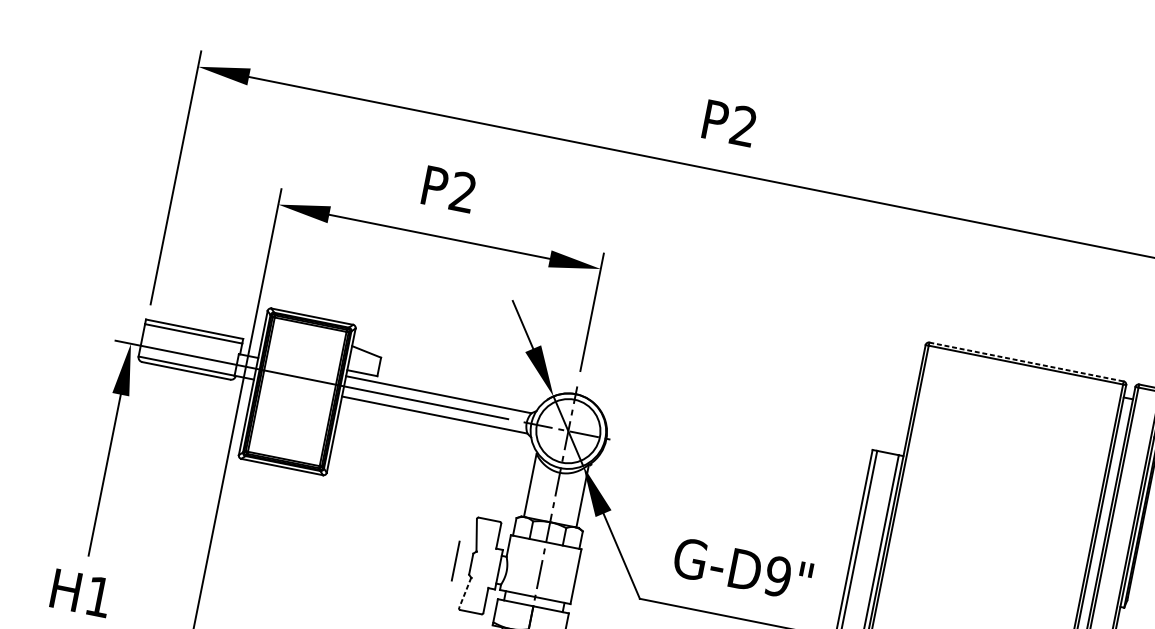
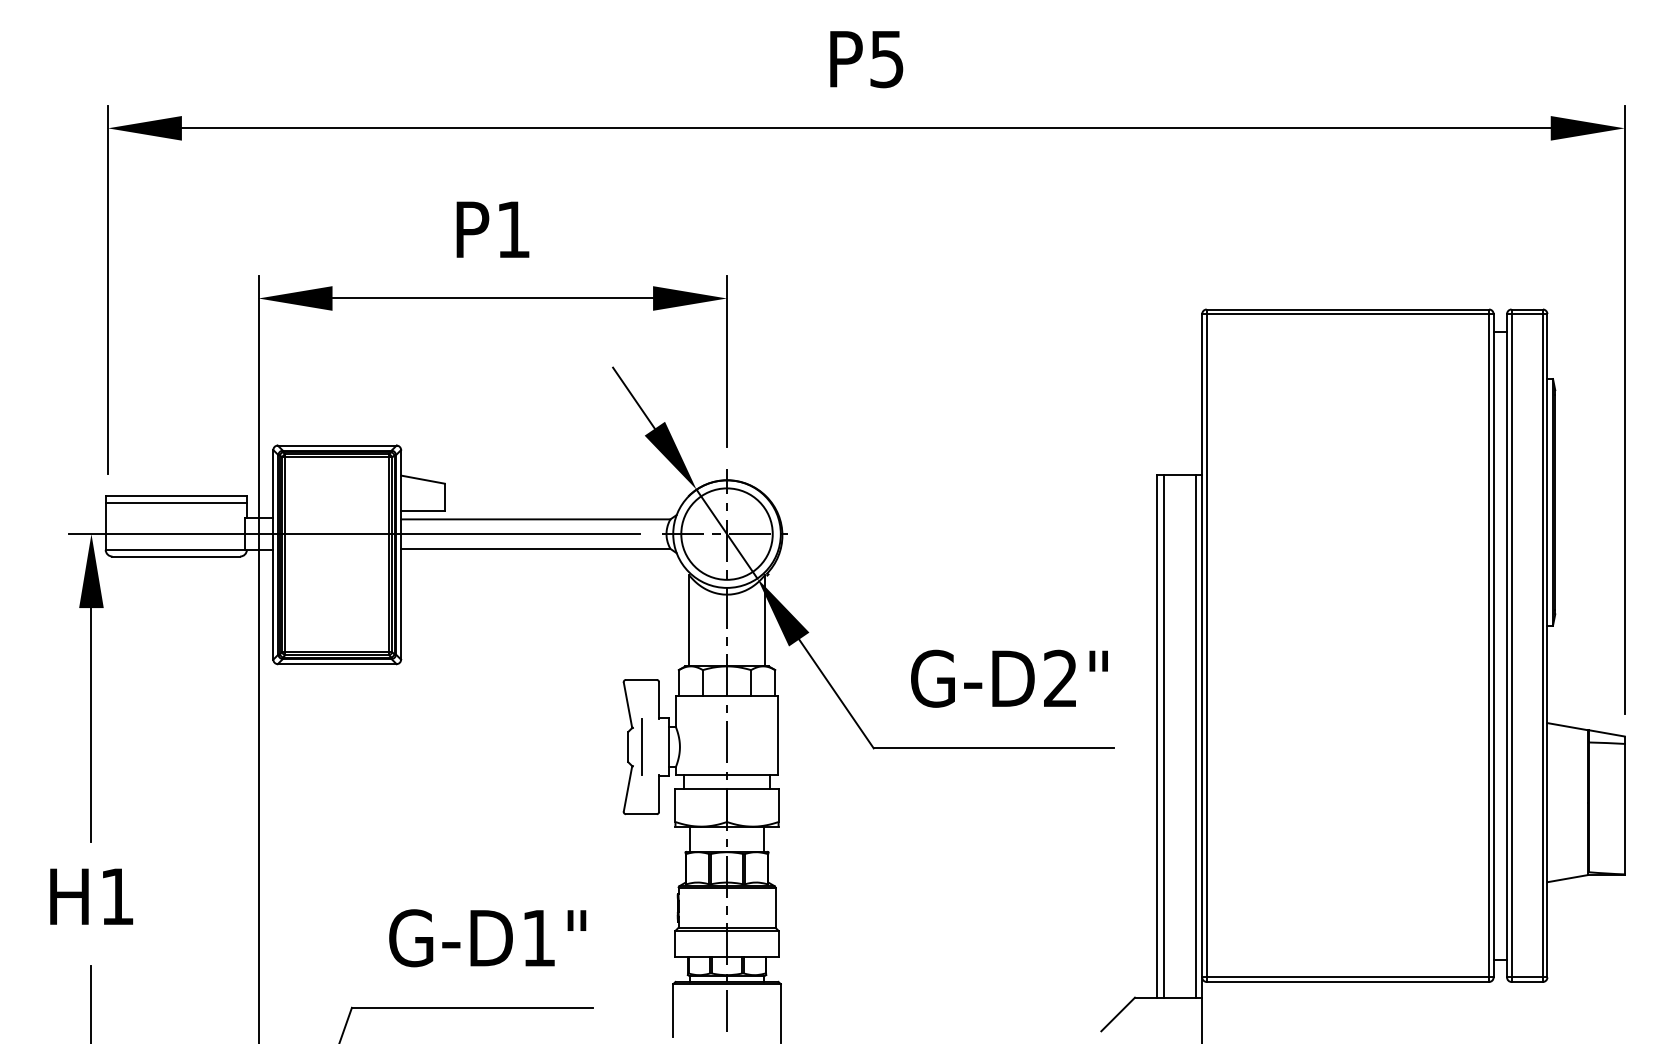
text: (743, 126) -> (886, 59), P2 -> P5
text: (462, 191) -> (512, 228), P2 -> P1
line: (1026, 362) -> (1348, 309), dashed -> solid
line: (455, 560) -> (641, 746), moved
text: (778, 576) -> (1060, 678), G-D9" -> G-D2"
line: (464, 593) -> (627, 789), dashed -> solid

